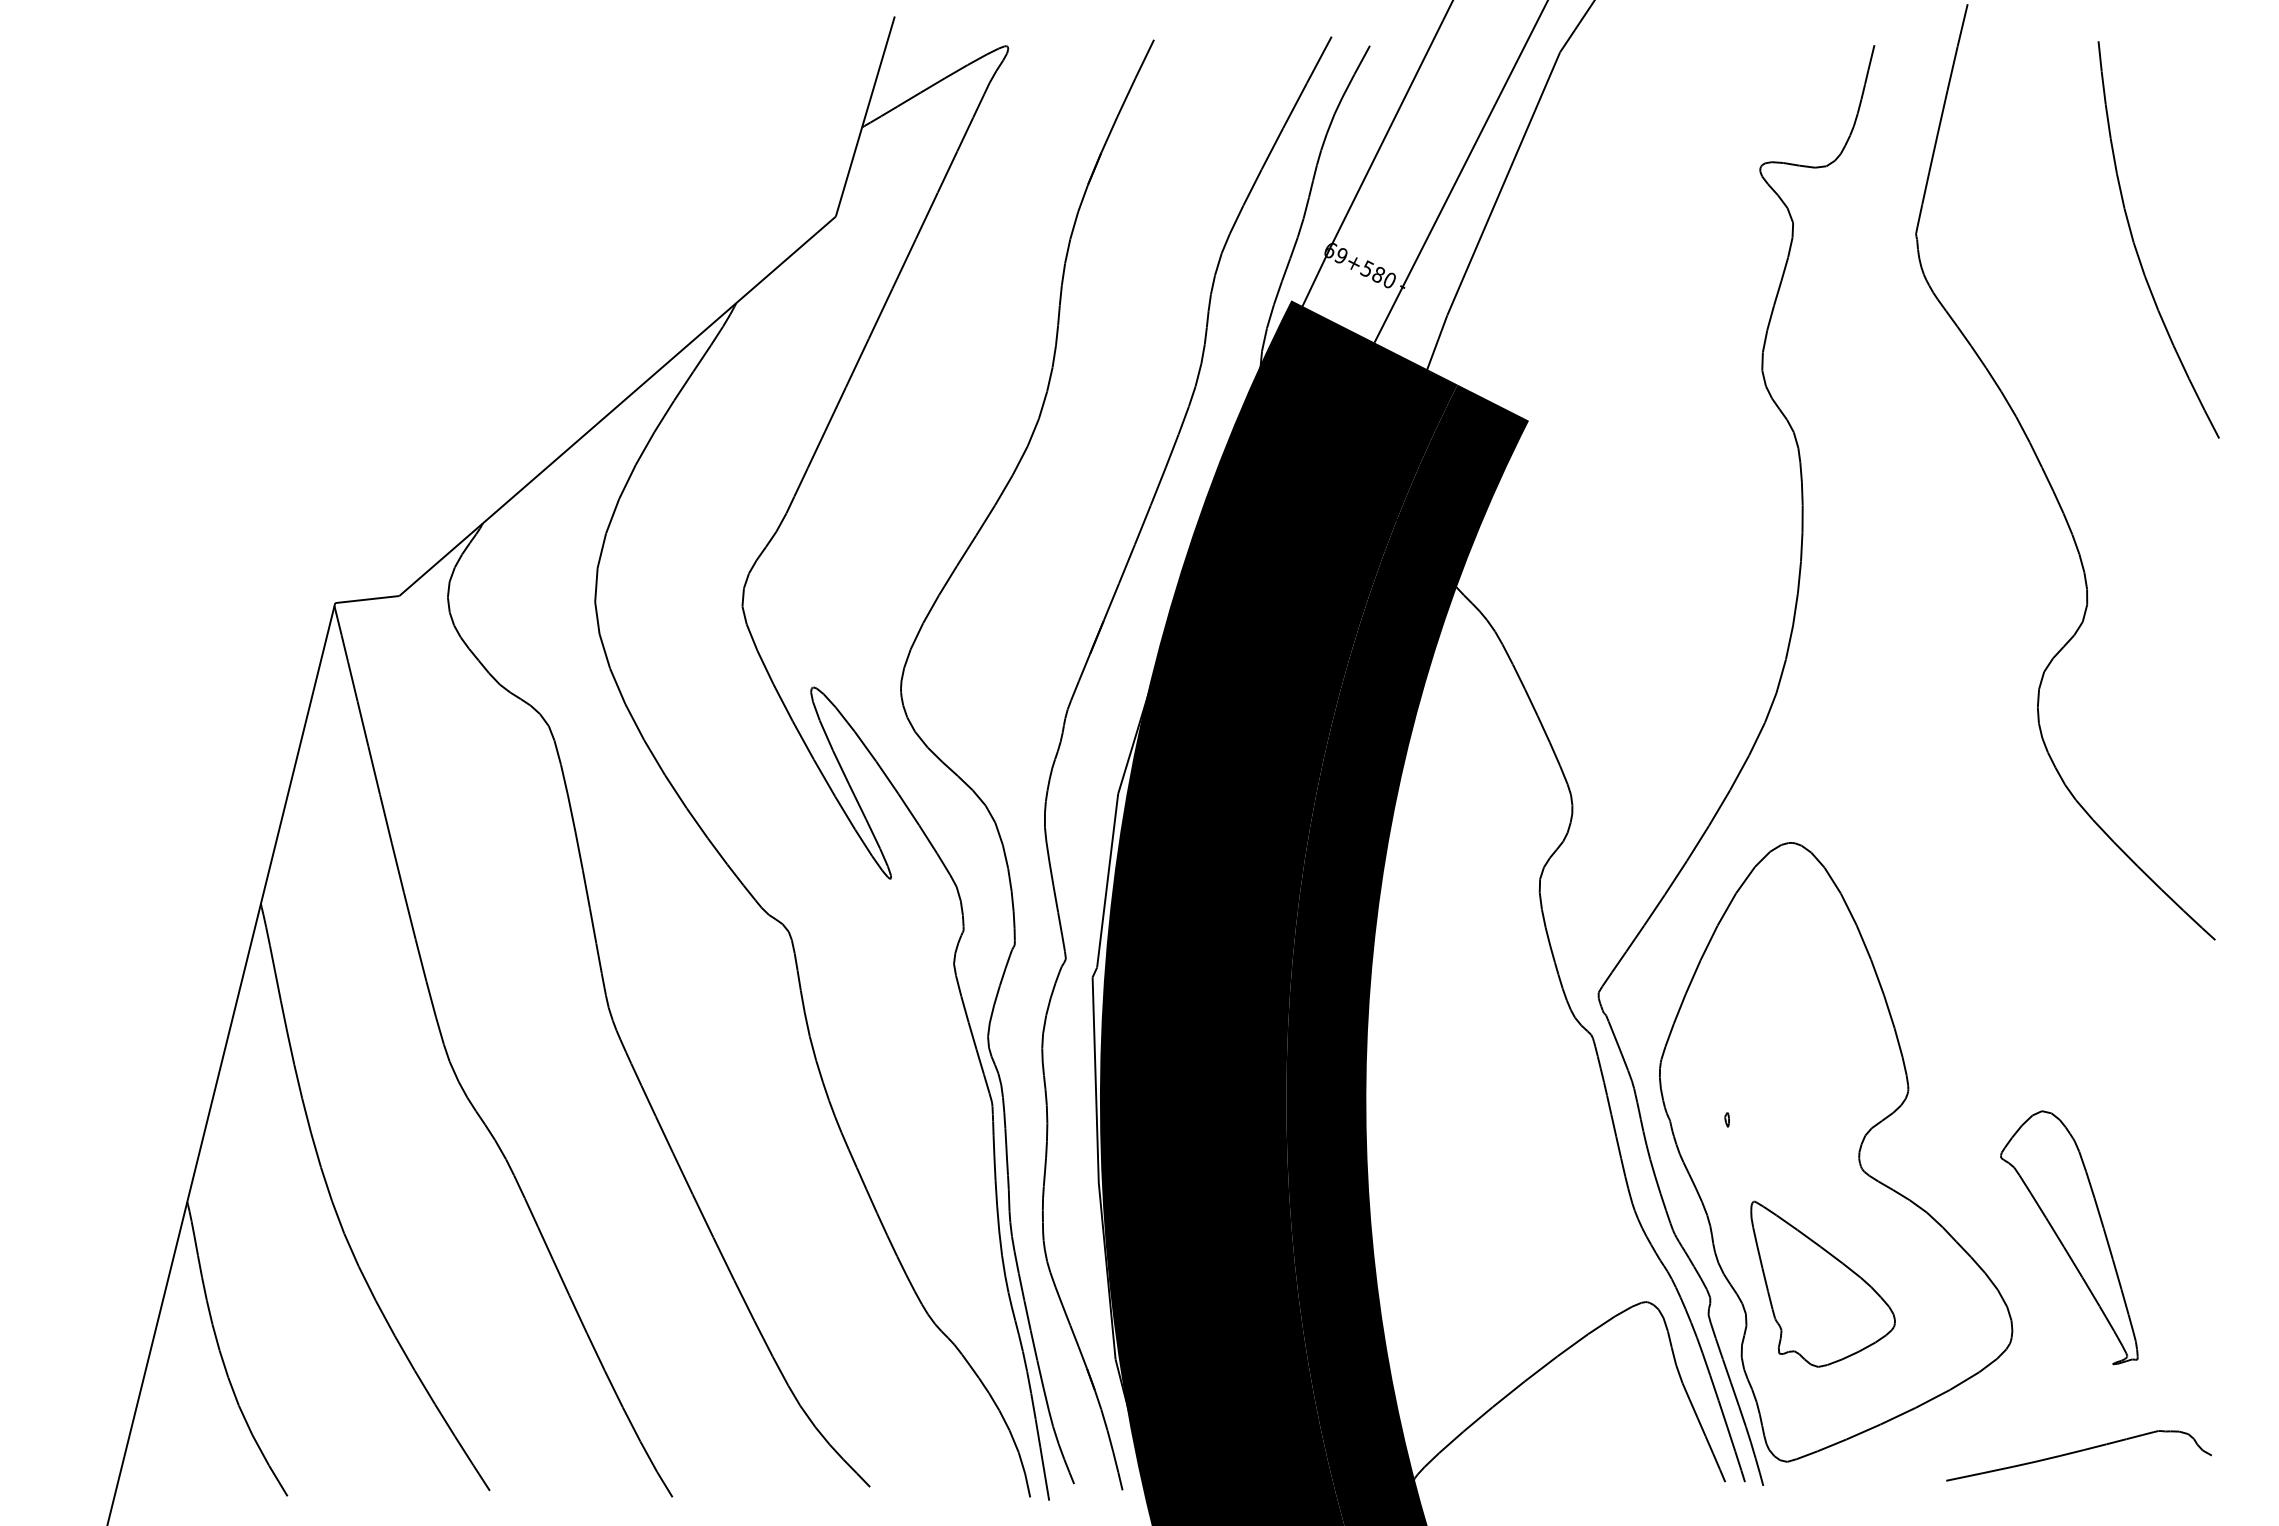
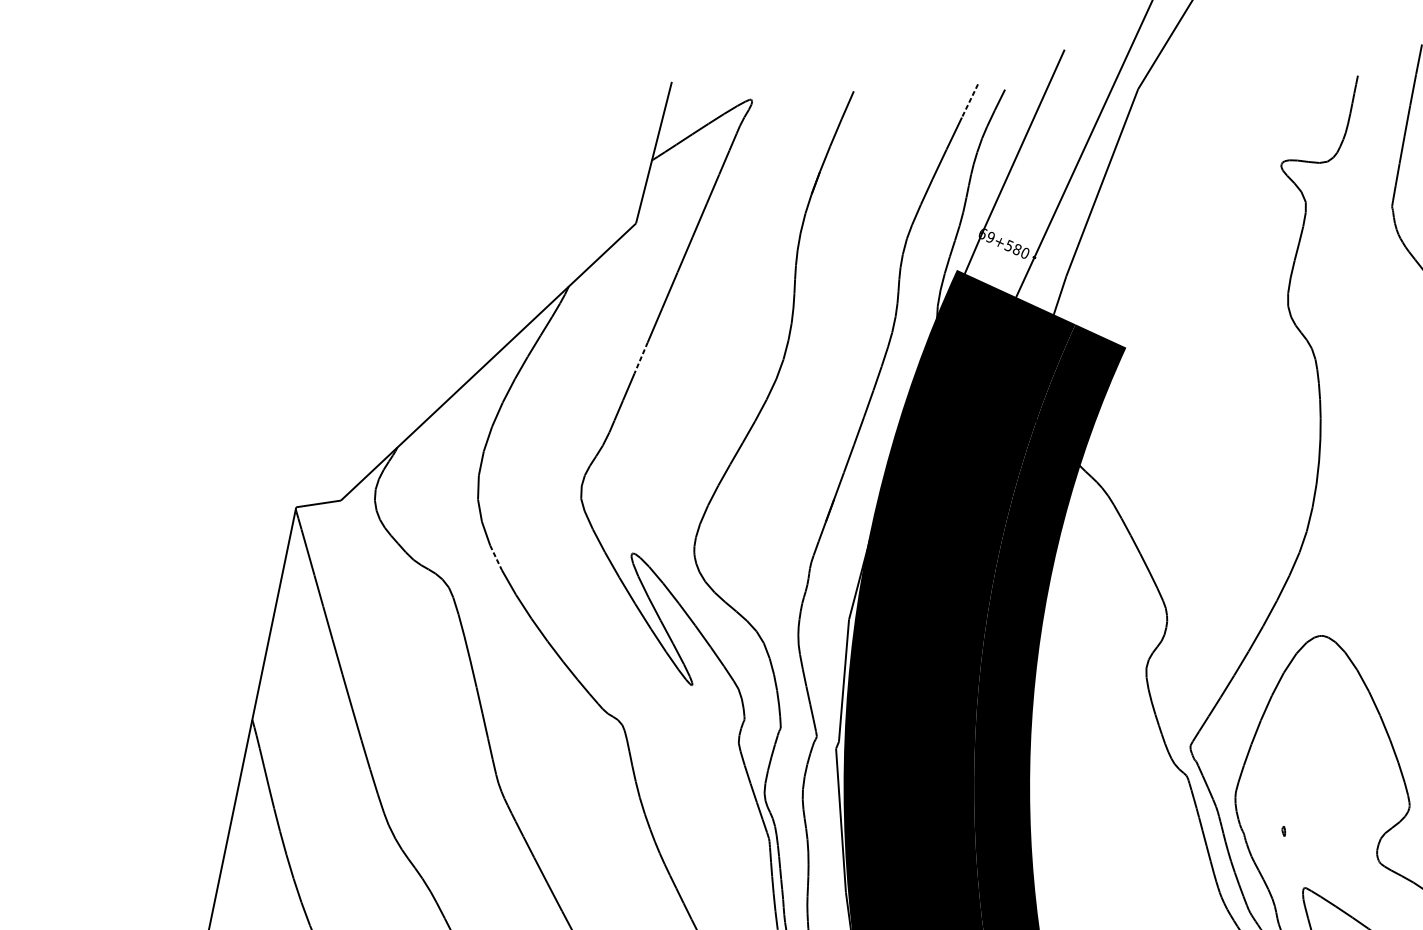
line: (1319, 60) -> (970, 101), solid -> dashed
line: (835, 409) -> (640, 358), solid -> dashed
line: (617, 686) -> (495, 558), solid -> dashed

